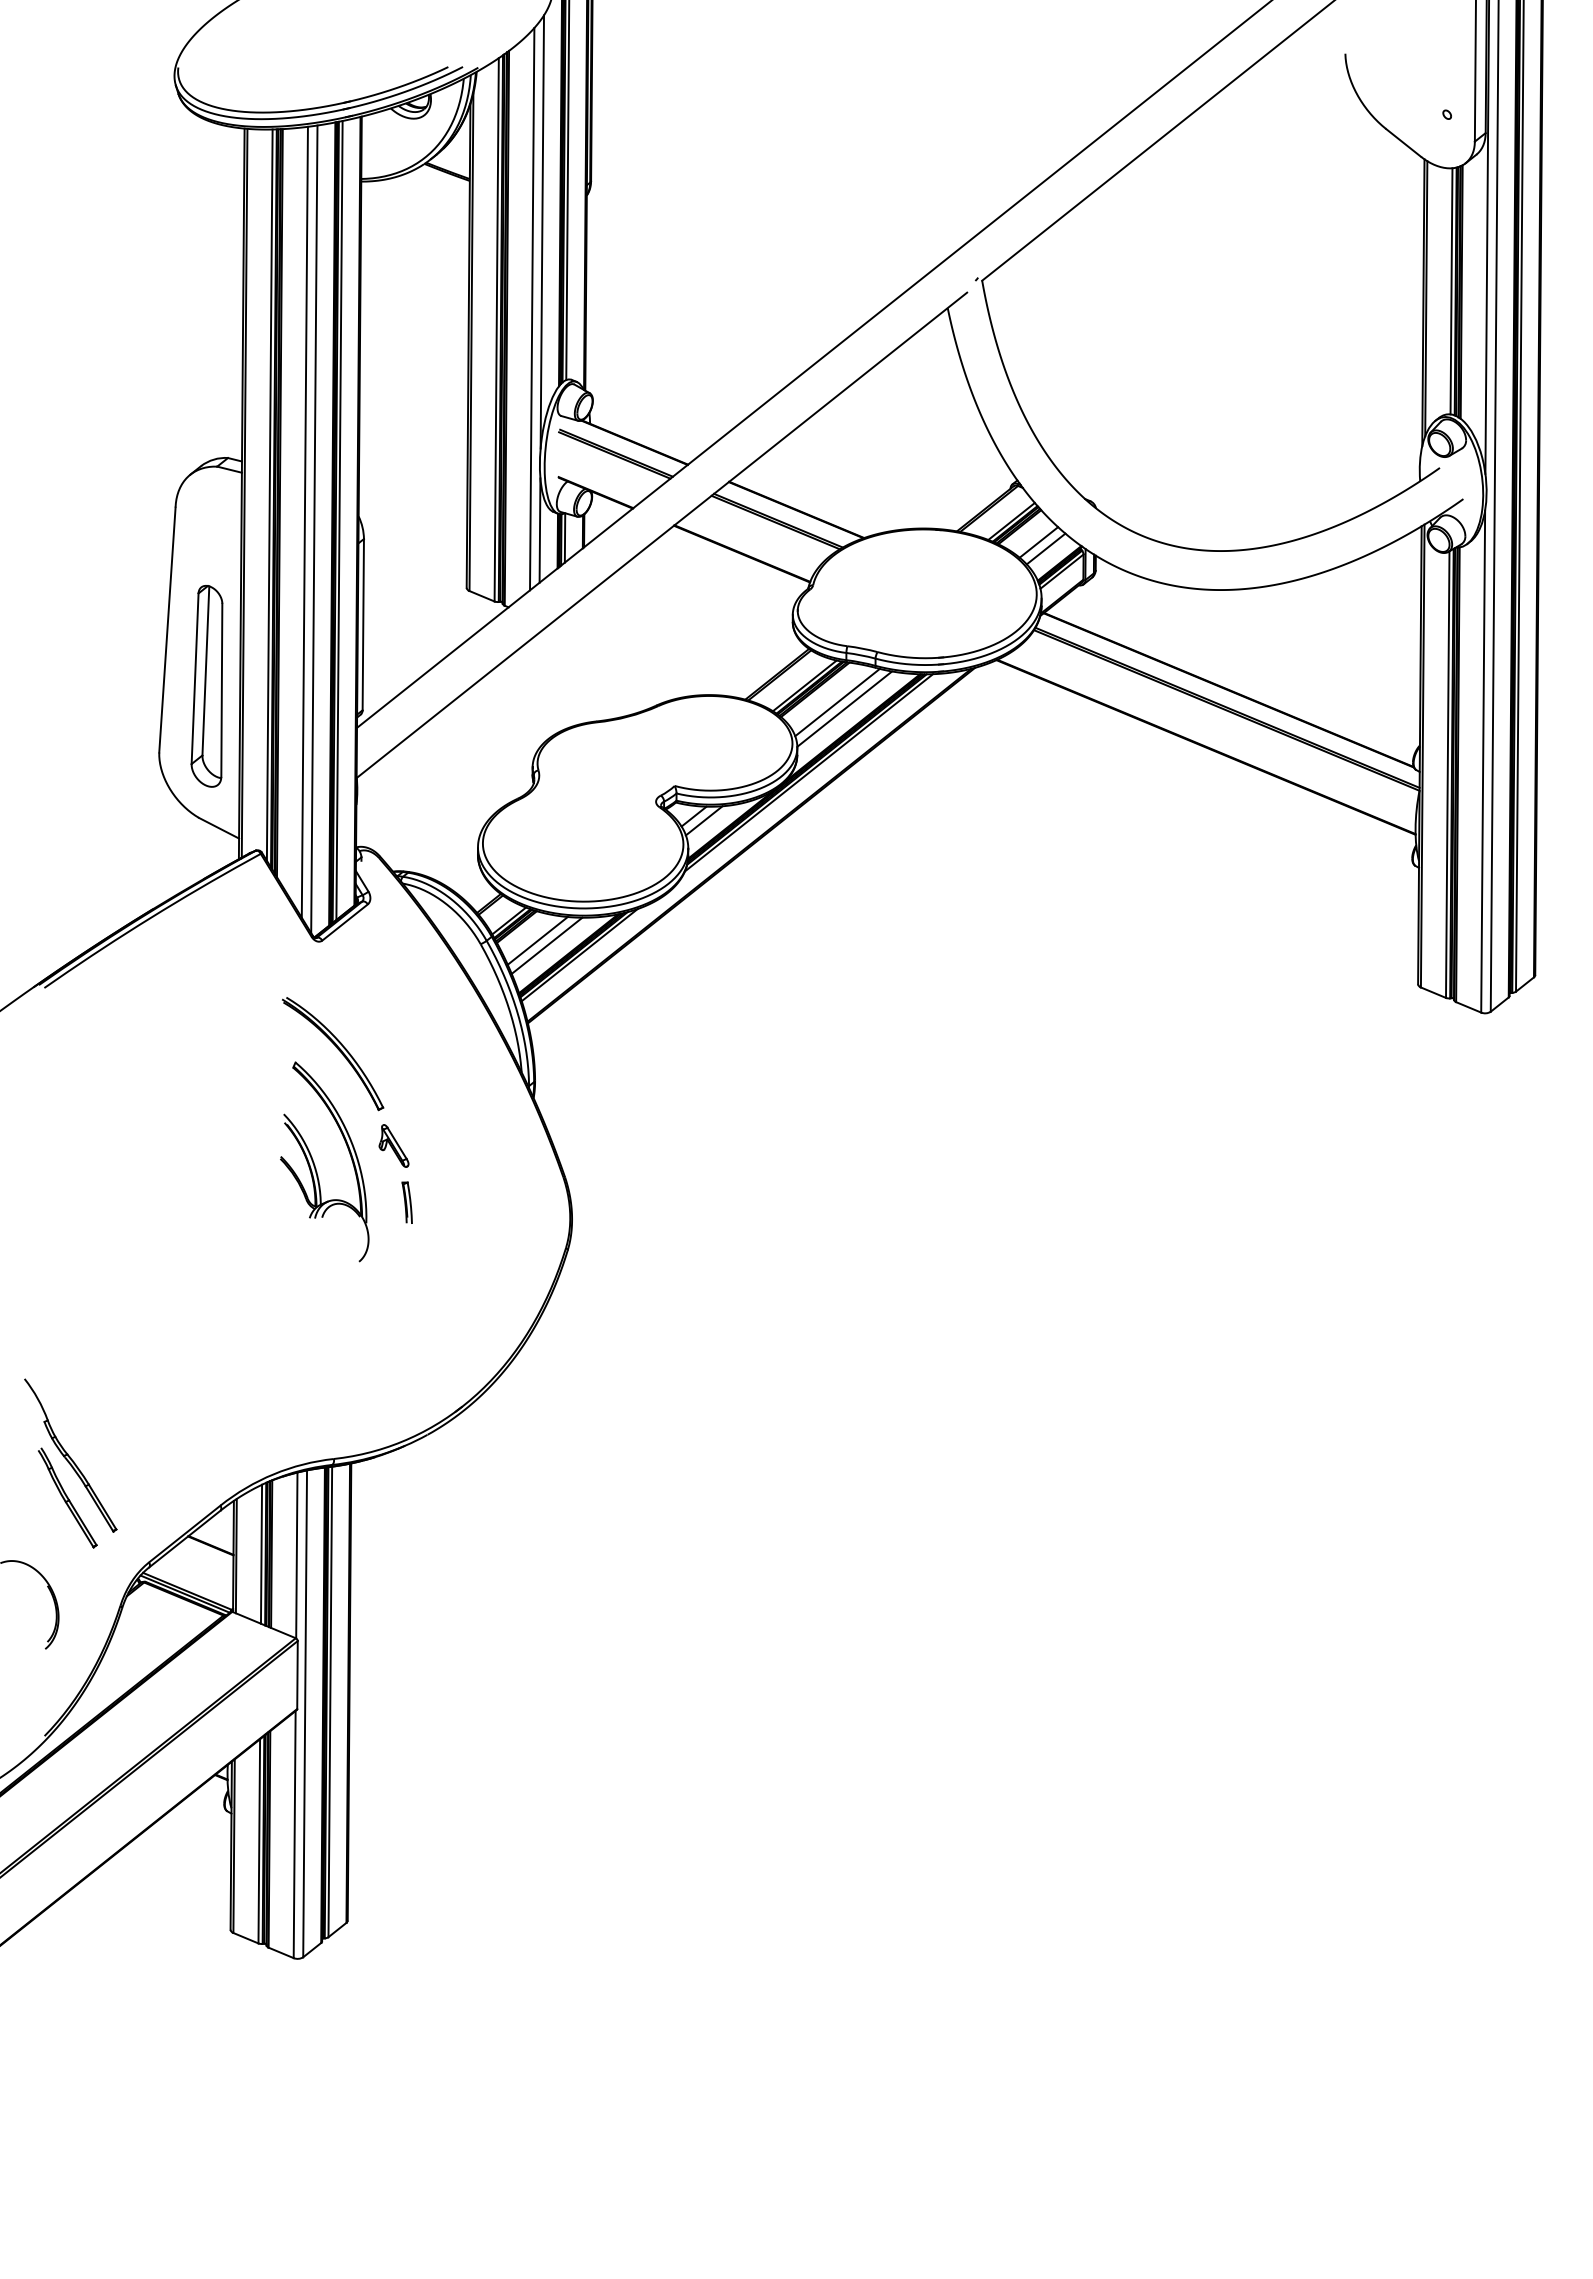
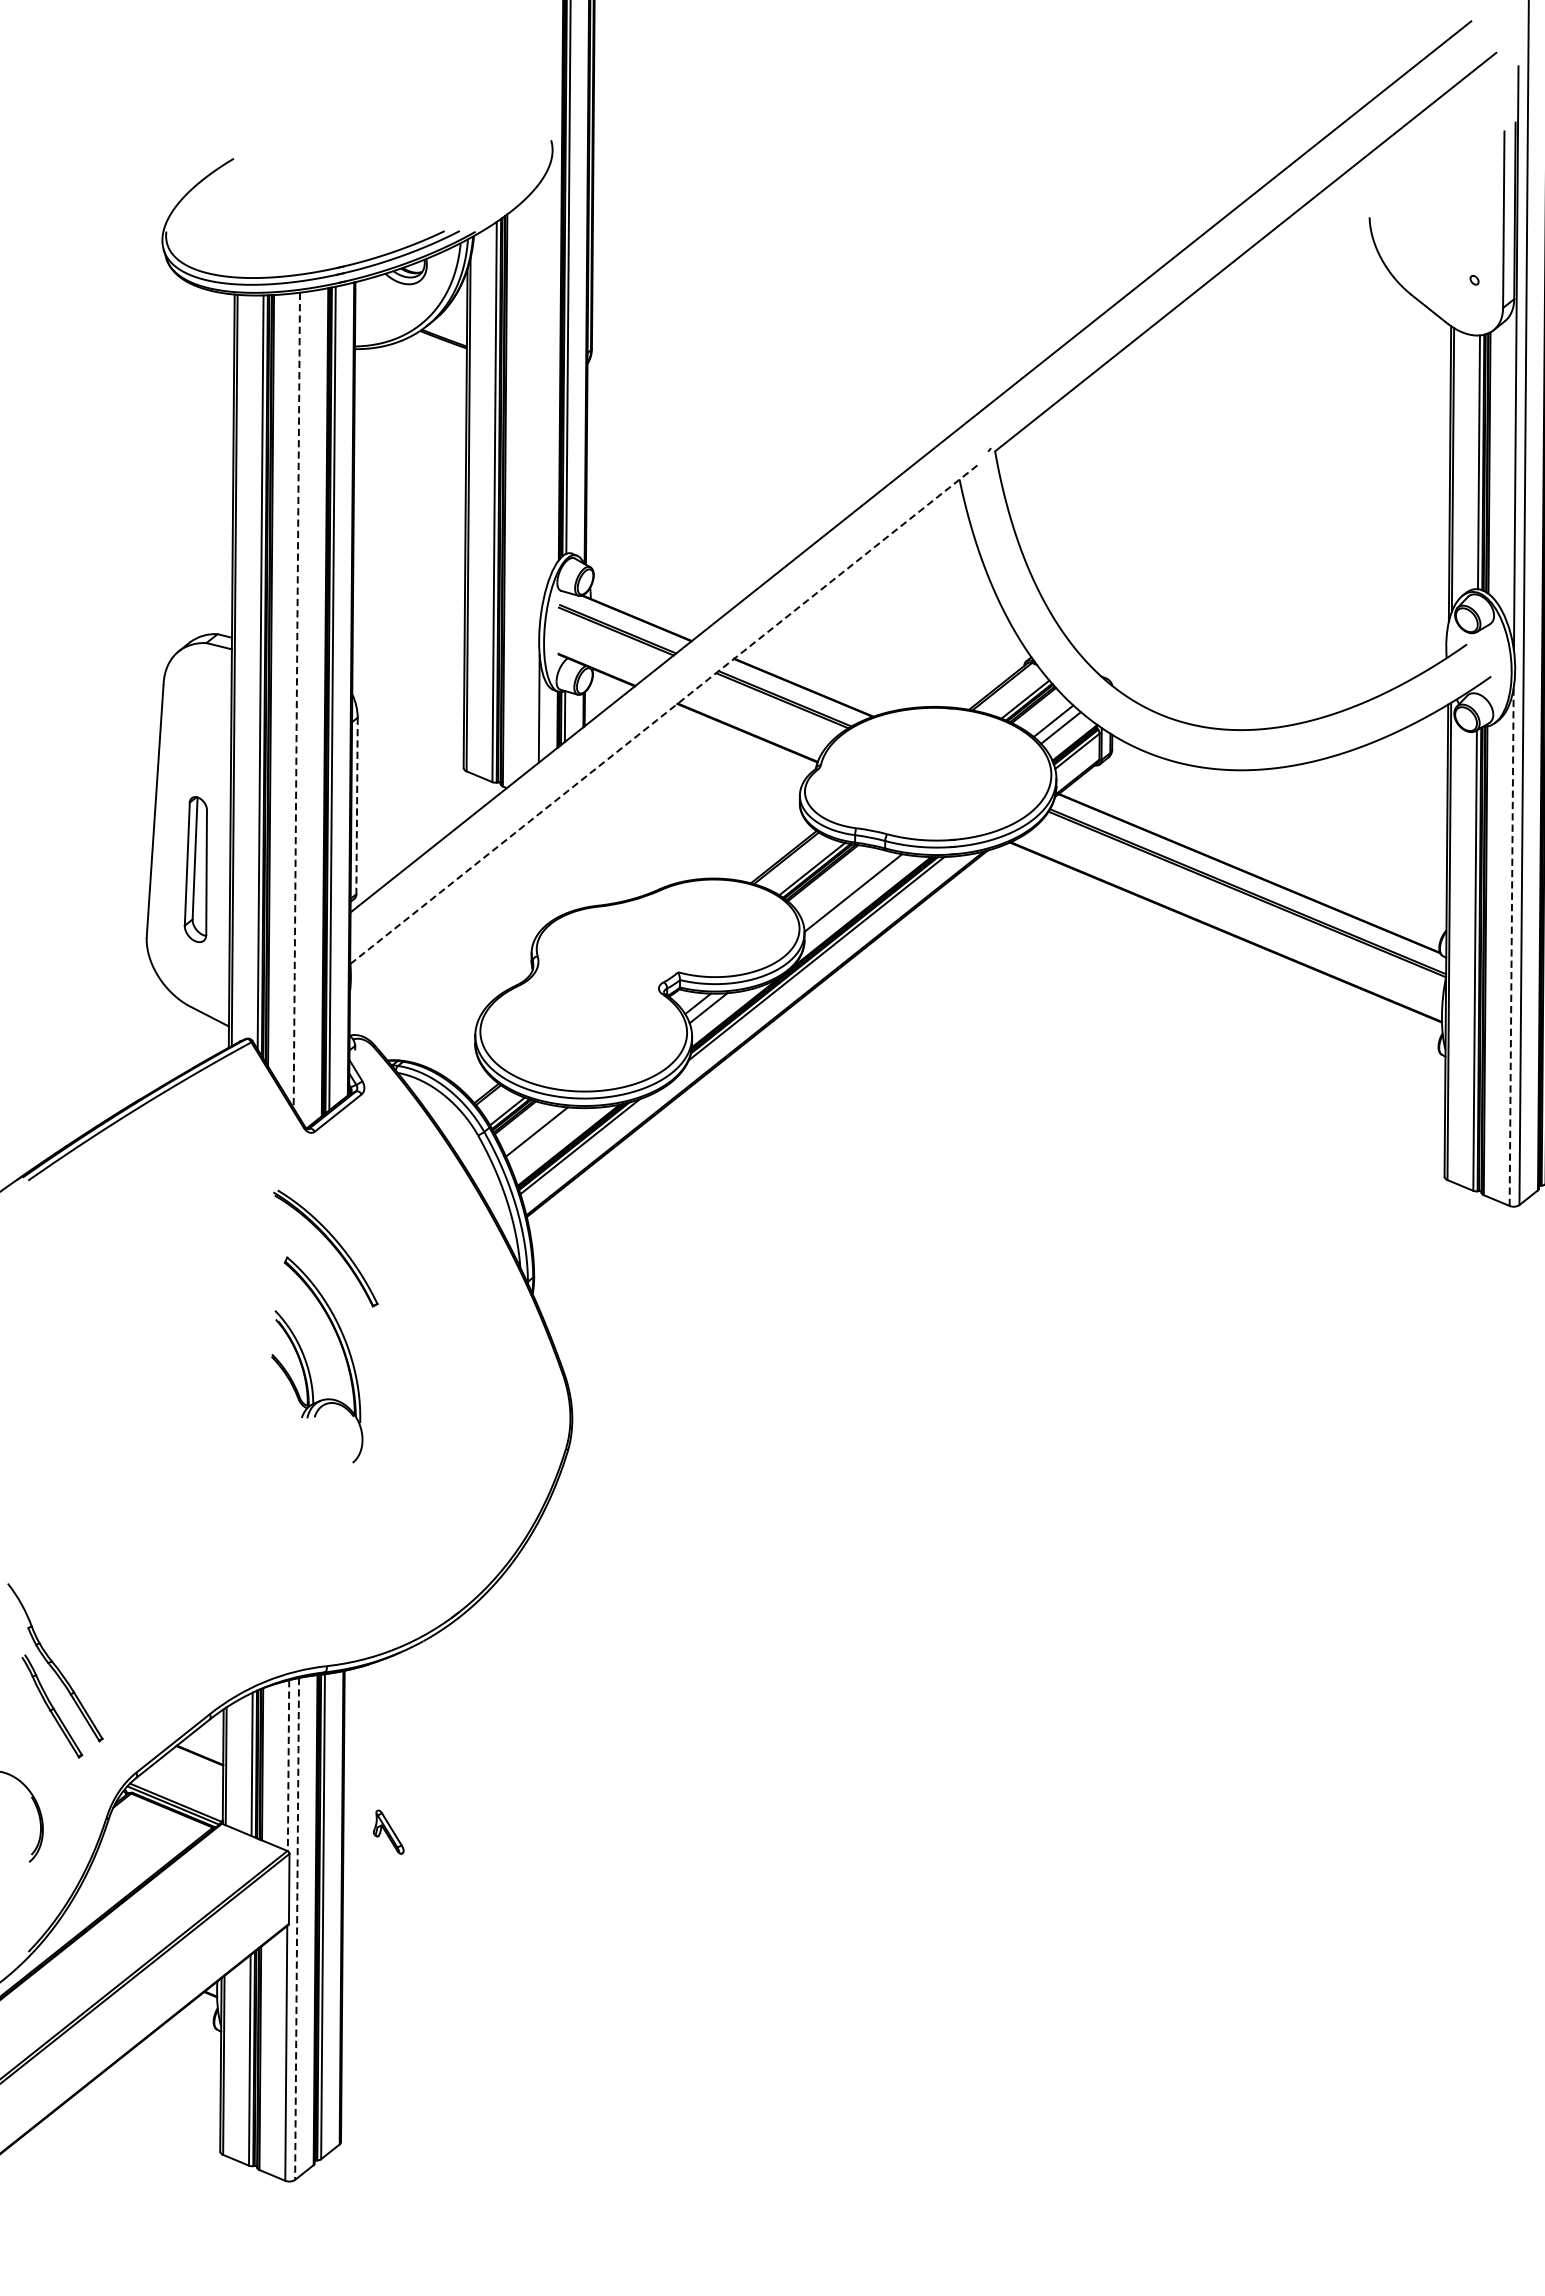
line: (542, 231) -> (541, 400), removed
line: (532, 308) -> (531, 480), removed
line: (304, 522) -> (296, 700), solid -> dashed
line: (314, 529) -> (306, 707), removed
line: (661, 535) -> (664, 714), solid -> dashed
line: (363, 624) -> (357, 805), solid -> dashed
part: (206, 686) -> (195, 869), size x0.7
line: (837, 702) -> (845, 886), removed
line: (1483, 761) -> (1511, 947), solid -> dashed
line: (546, 945) -> (545, 1136), removed
part: (393, 1145) -> (388, 1831), moved
part: (406, 1202) -> (401, 1401), removed
line: (296, 1555) -> (288, 1765), solid -> dashed
line: (305, 1714) -> (297, 1929), solid -> dashed

